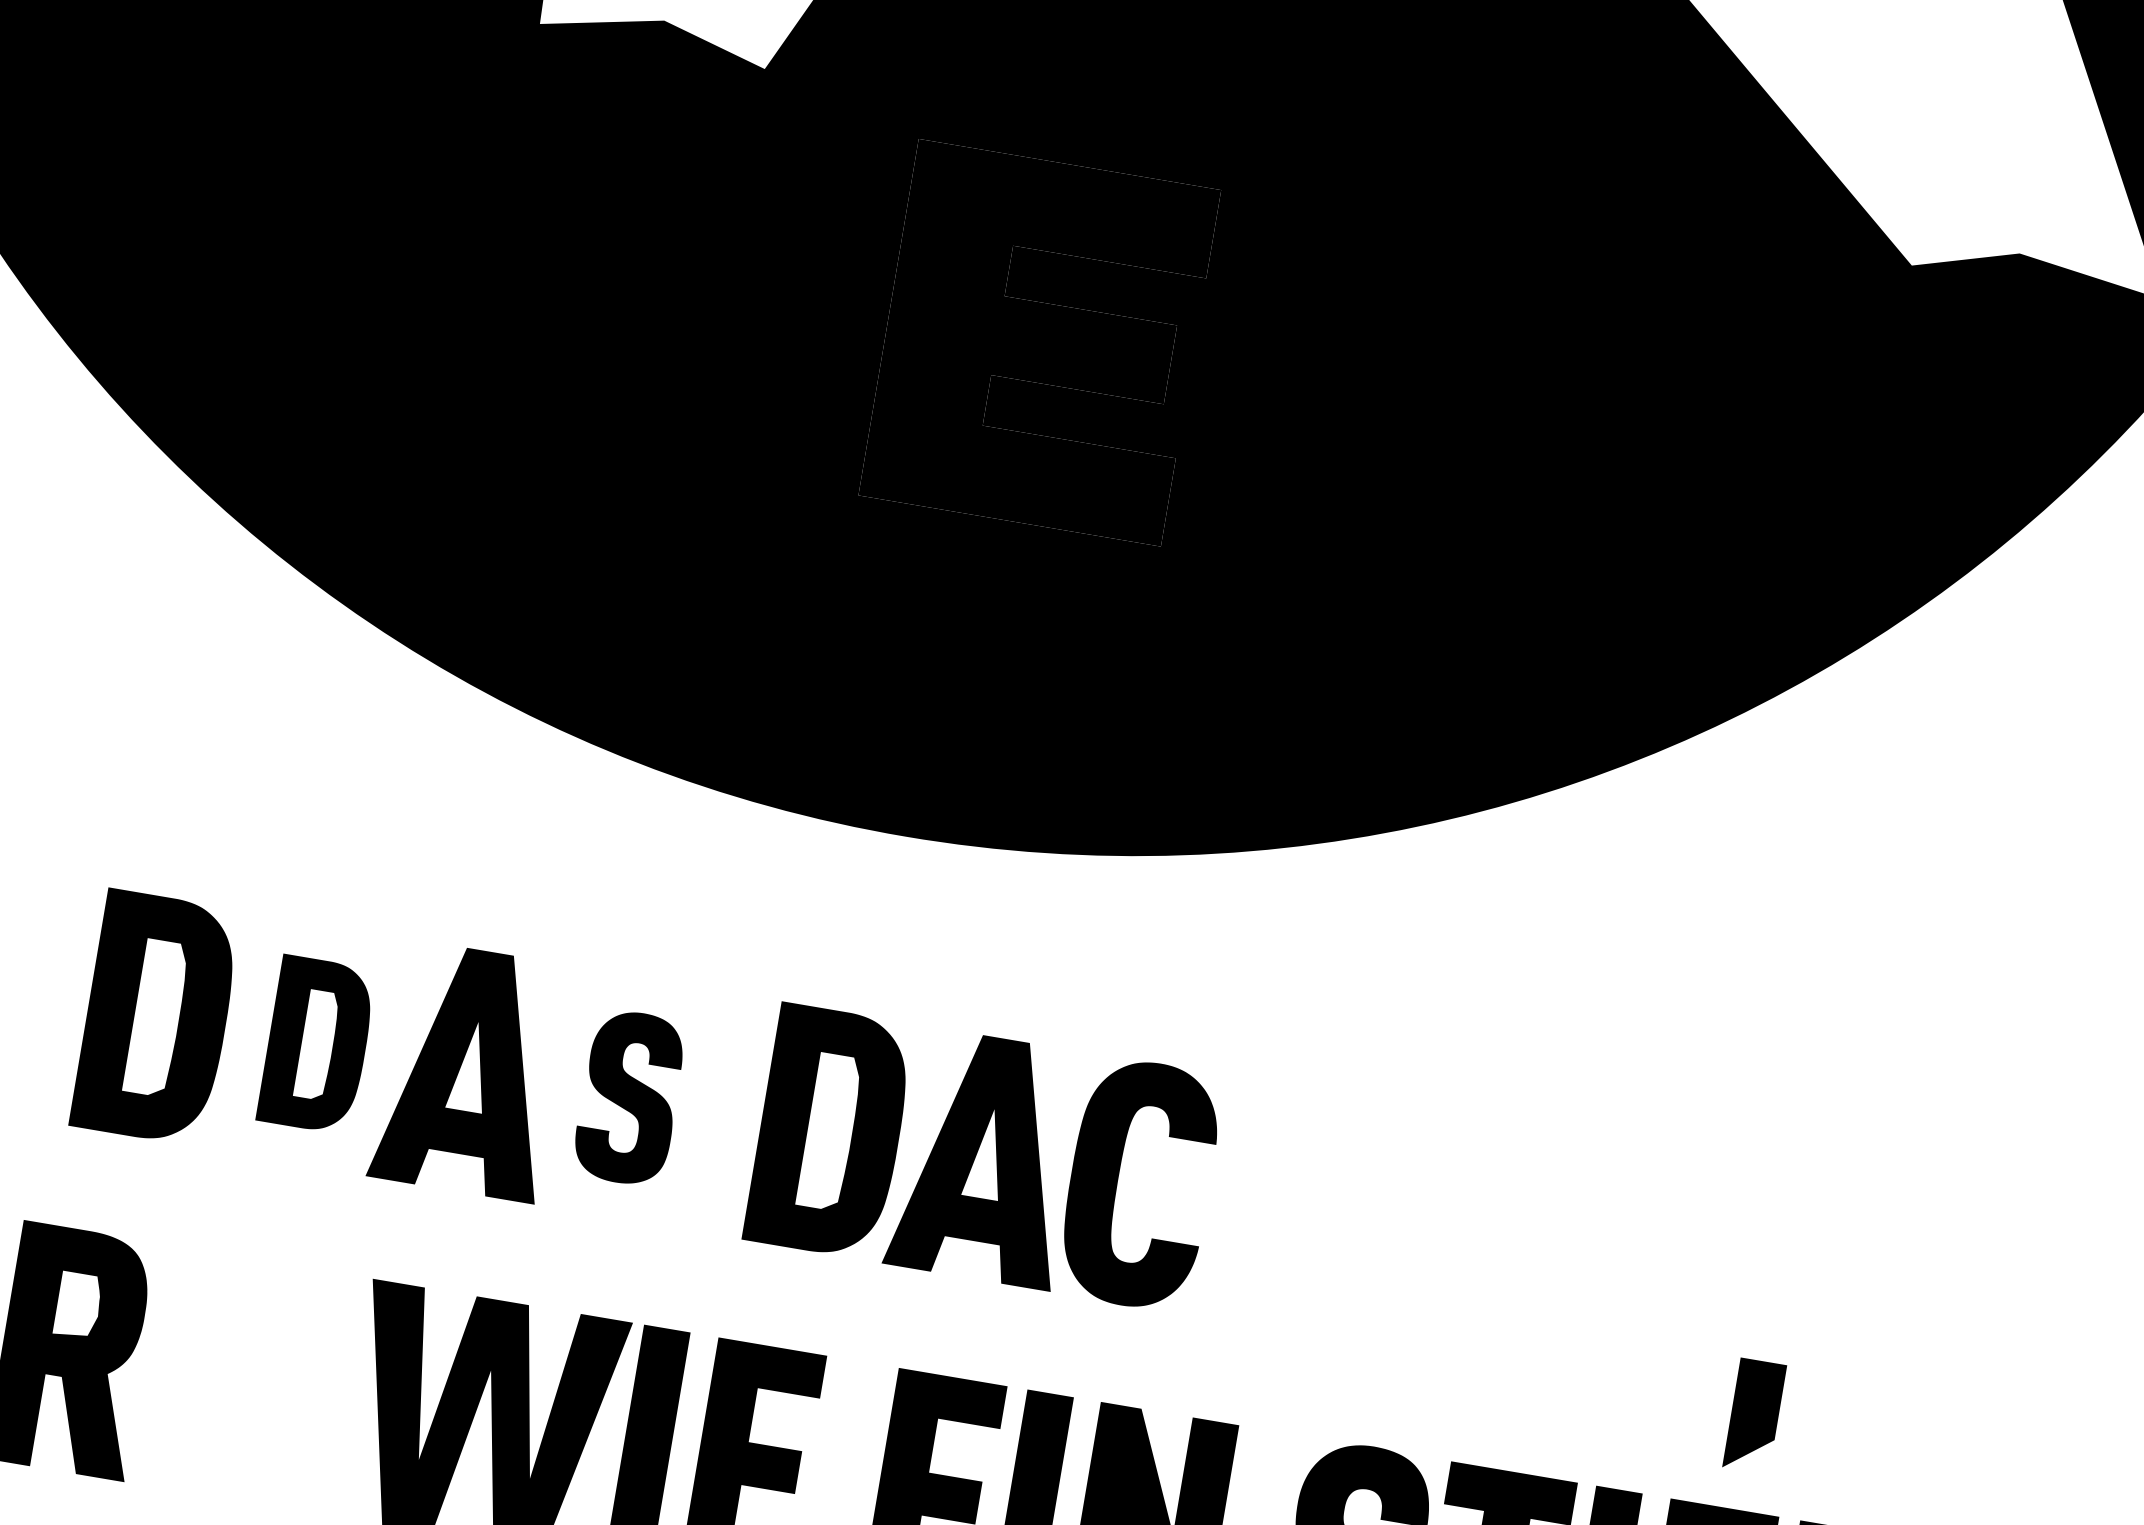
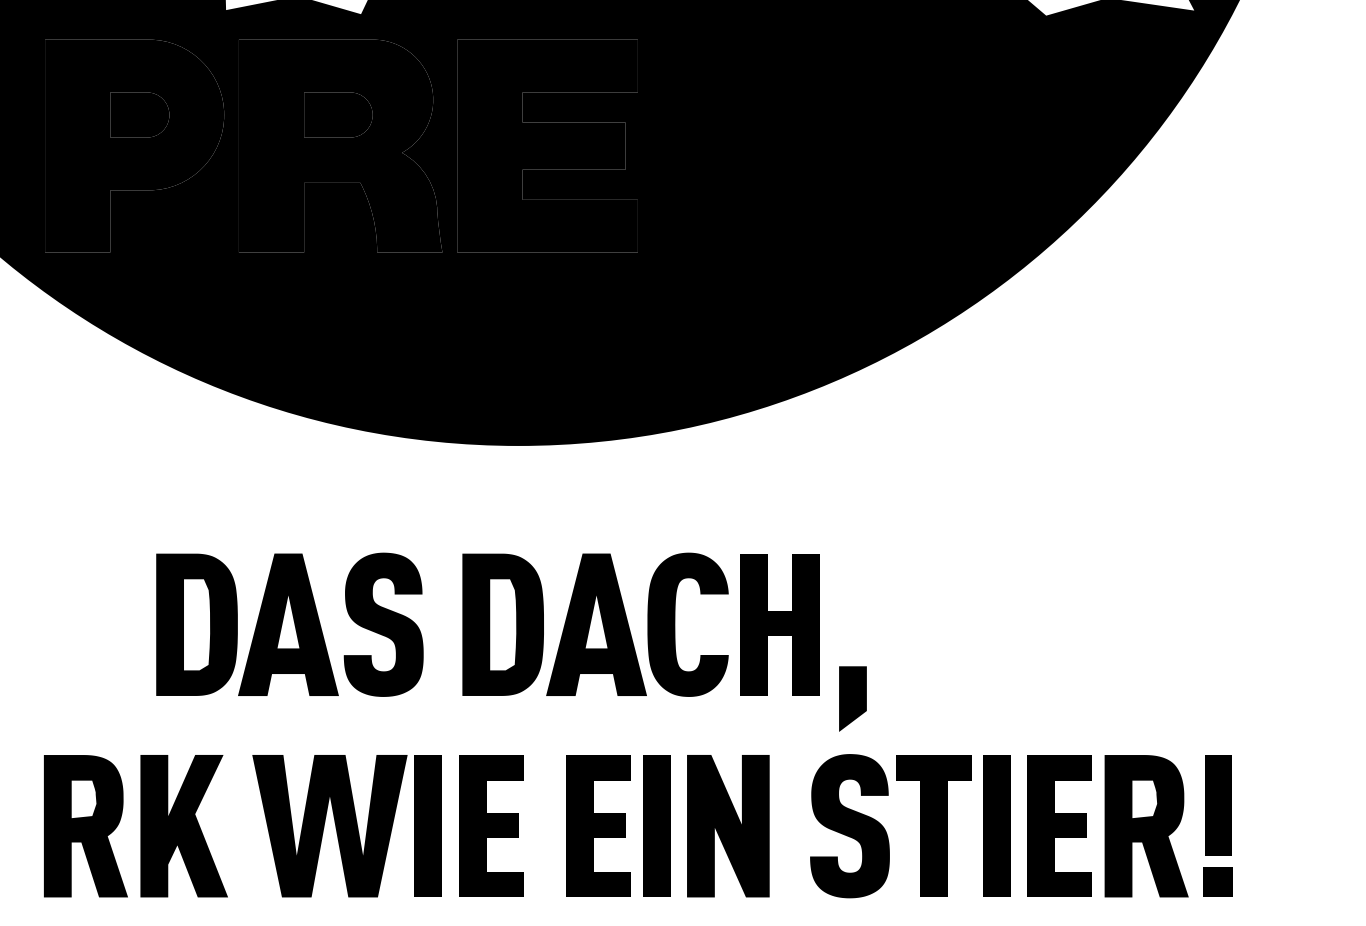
part: (155, 1017) -> (100, 624), removed
part: (316, 1044) -> (196, 624), size x1.43
part: (629, 1097) -> (383, 624), size x1.43
fill: (1292, 1209) -> (779, 624), added
fill: (239, 1377) -> (184, 825), added
part: (1754, 1415) -> (852, 698), moved

